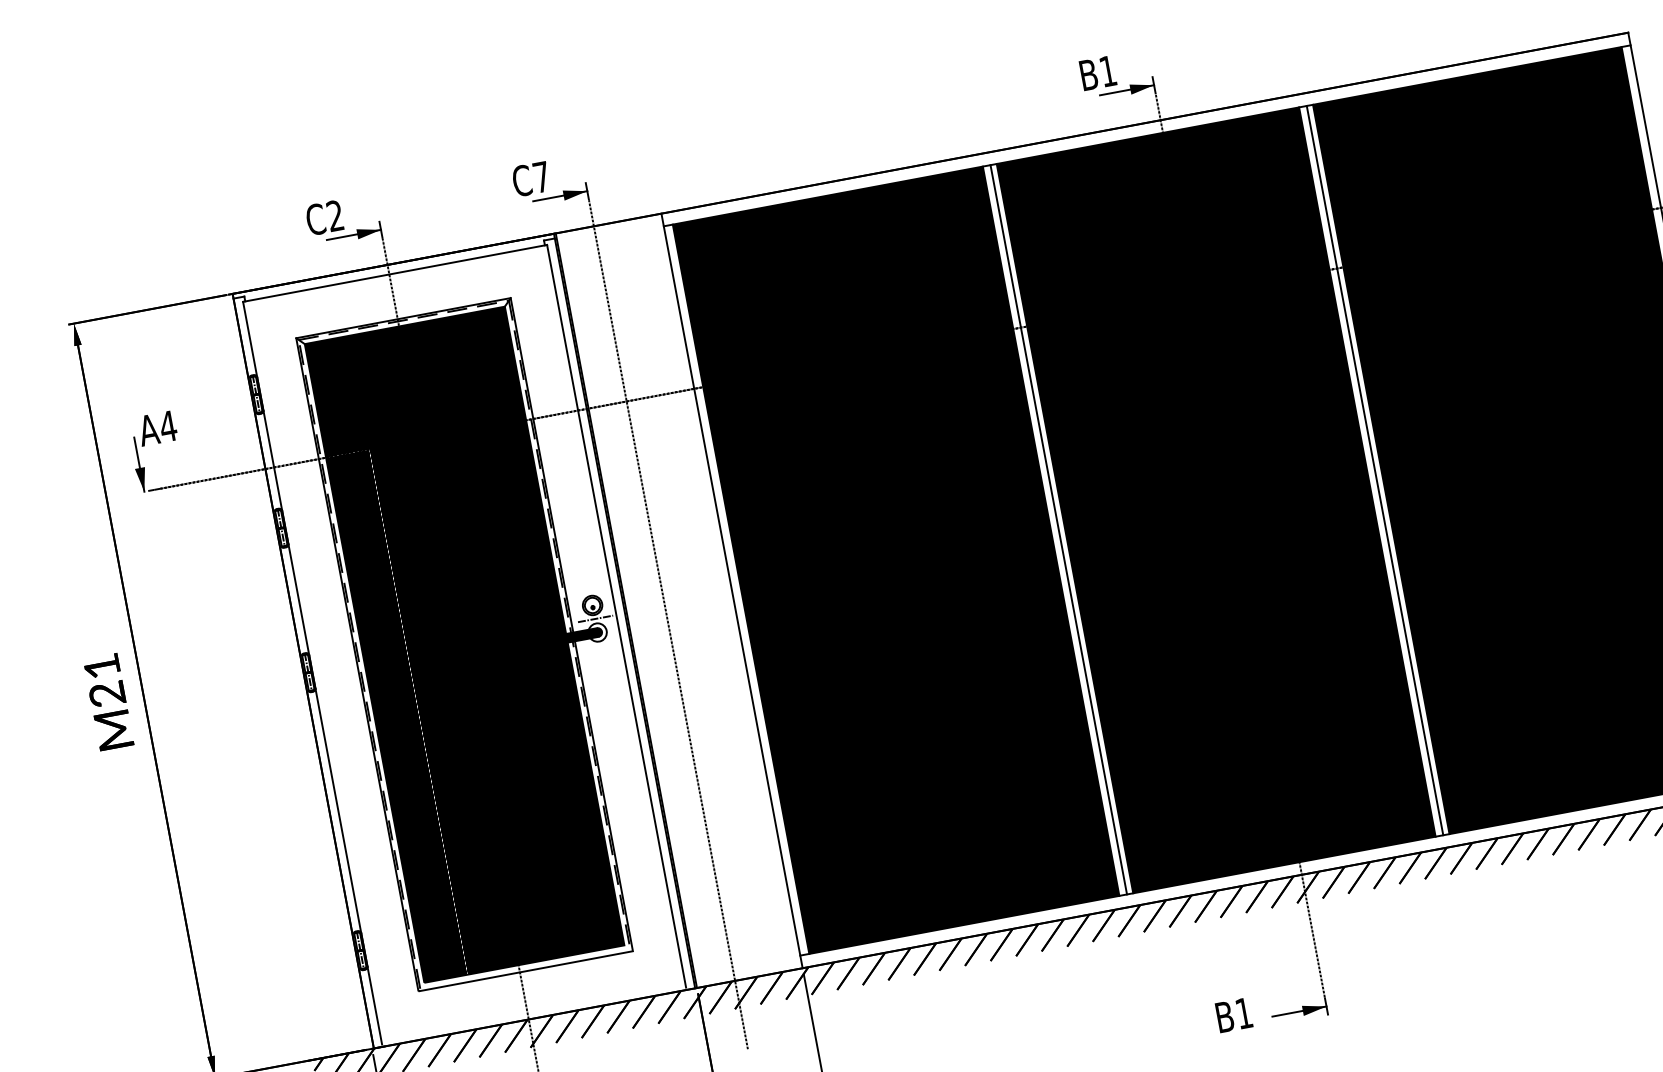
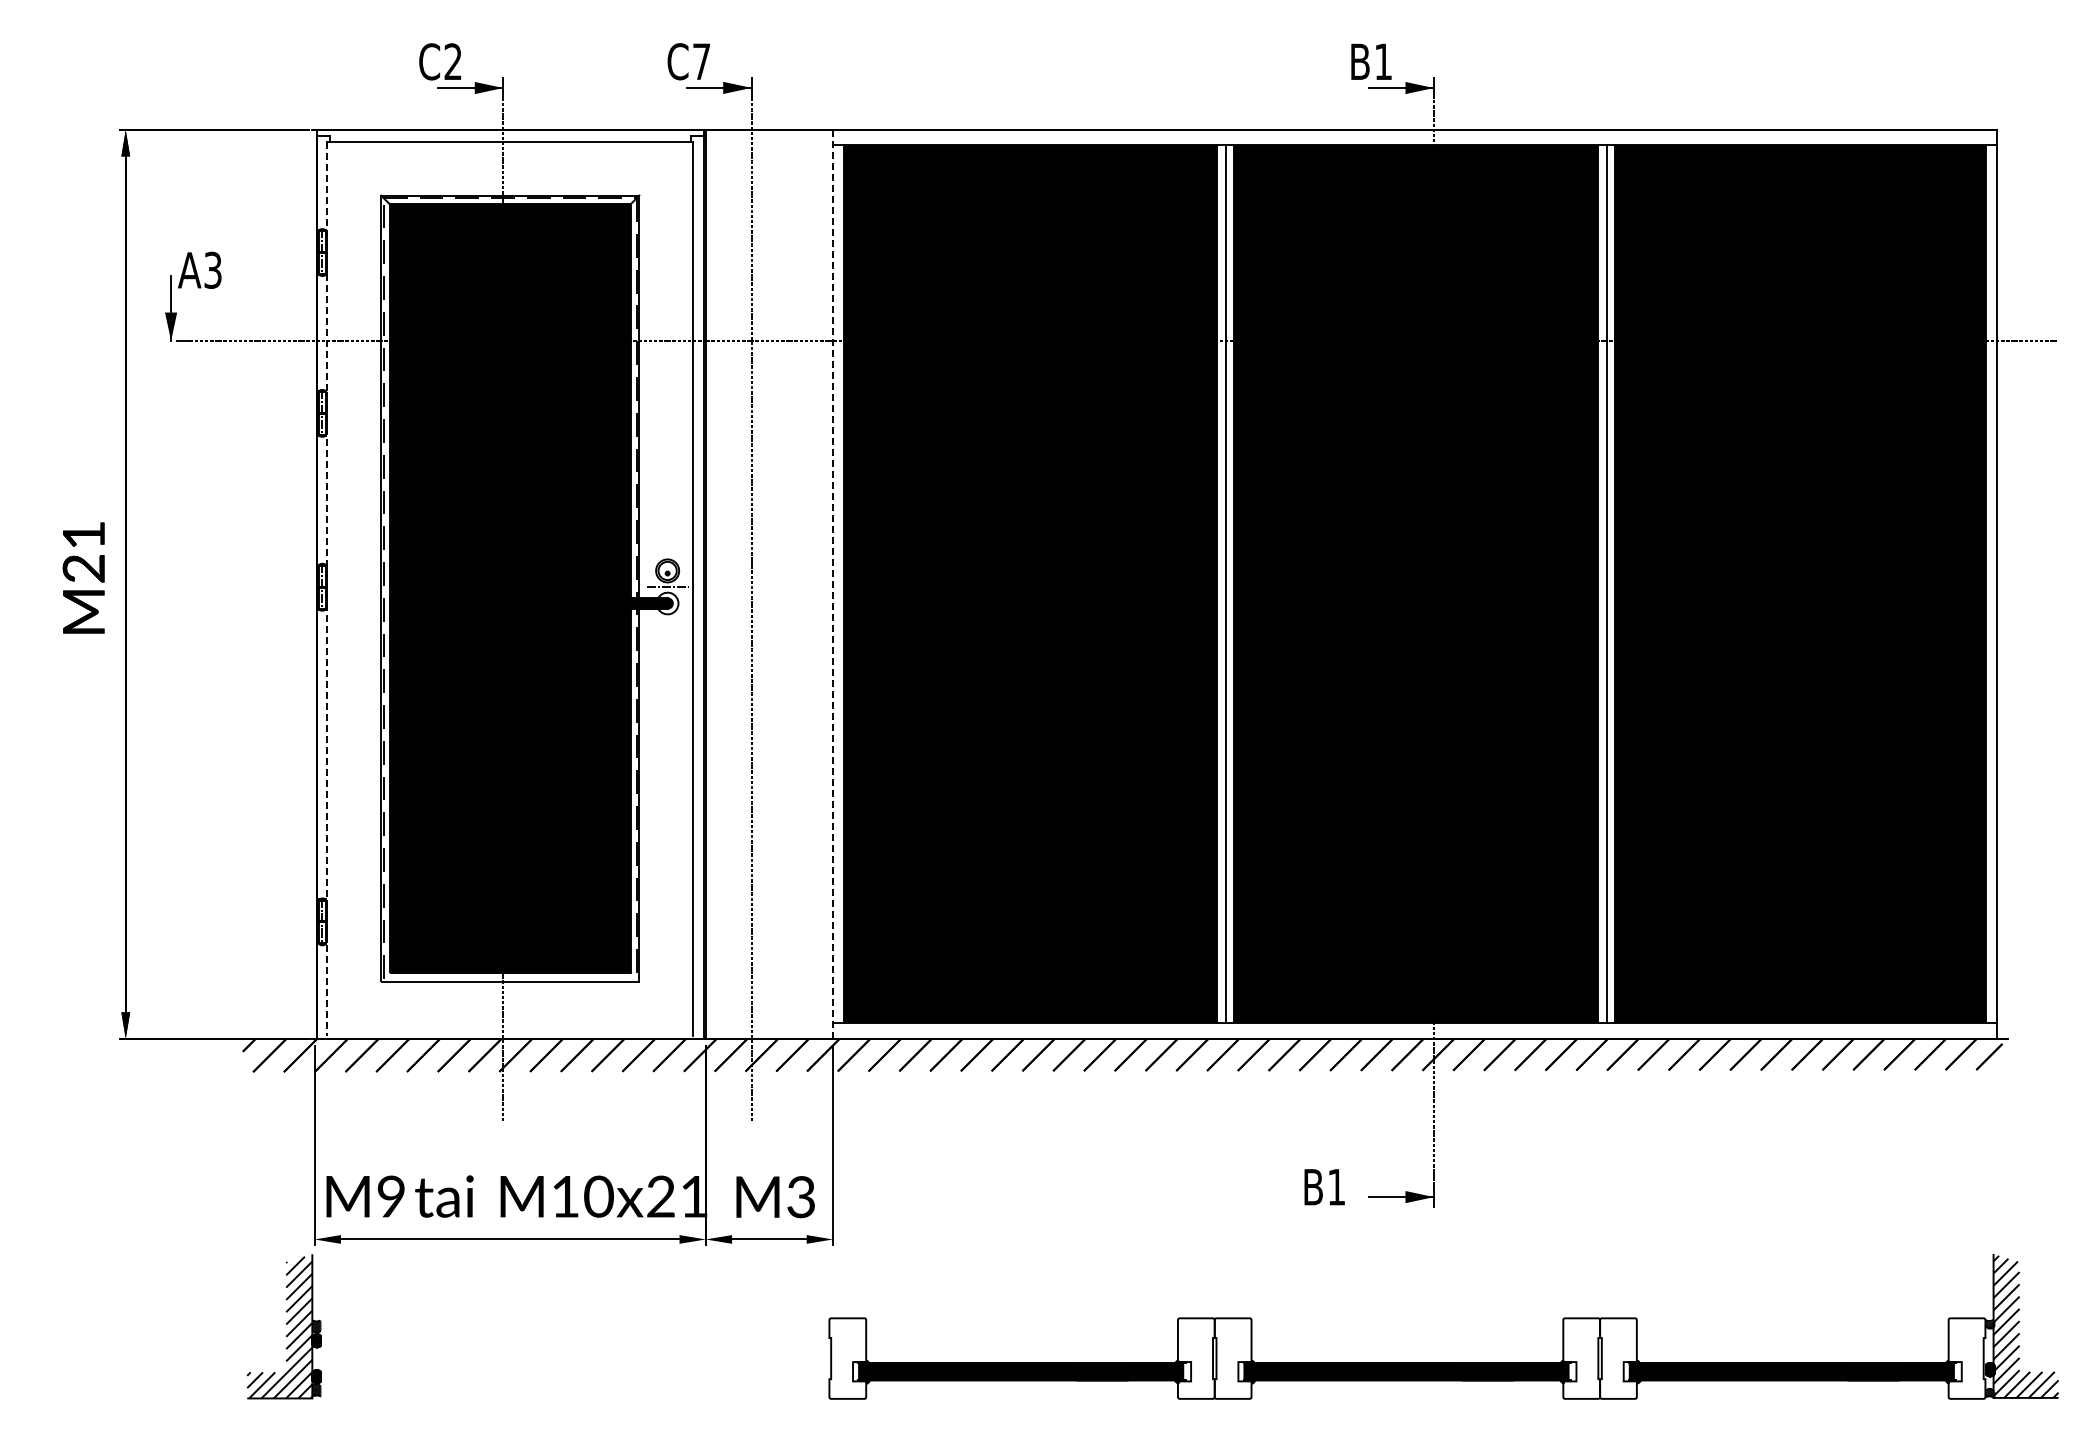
text: (167, 425) -> (212, 269), A4 -> A3
line: (732, 590) -> (833, 583), solid -> dashed
line: (312, 673) -> (327, 589), solid -> dashed

